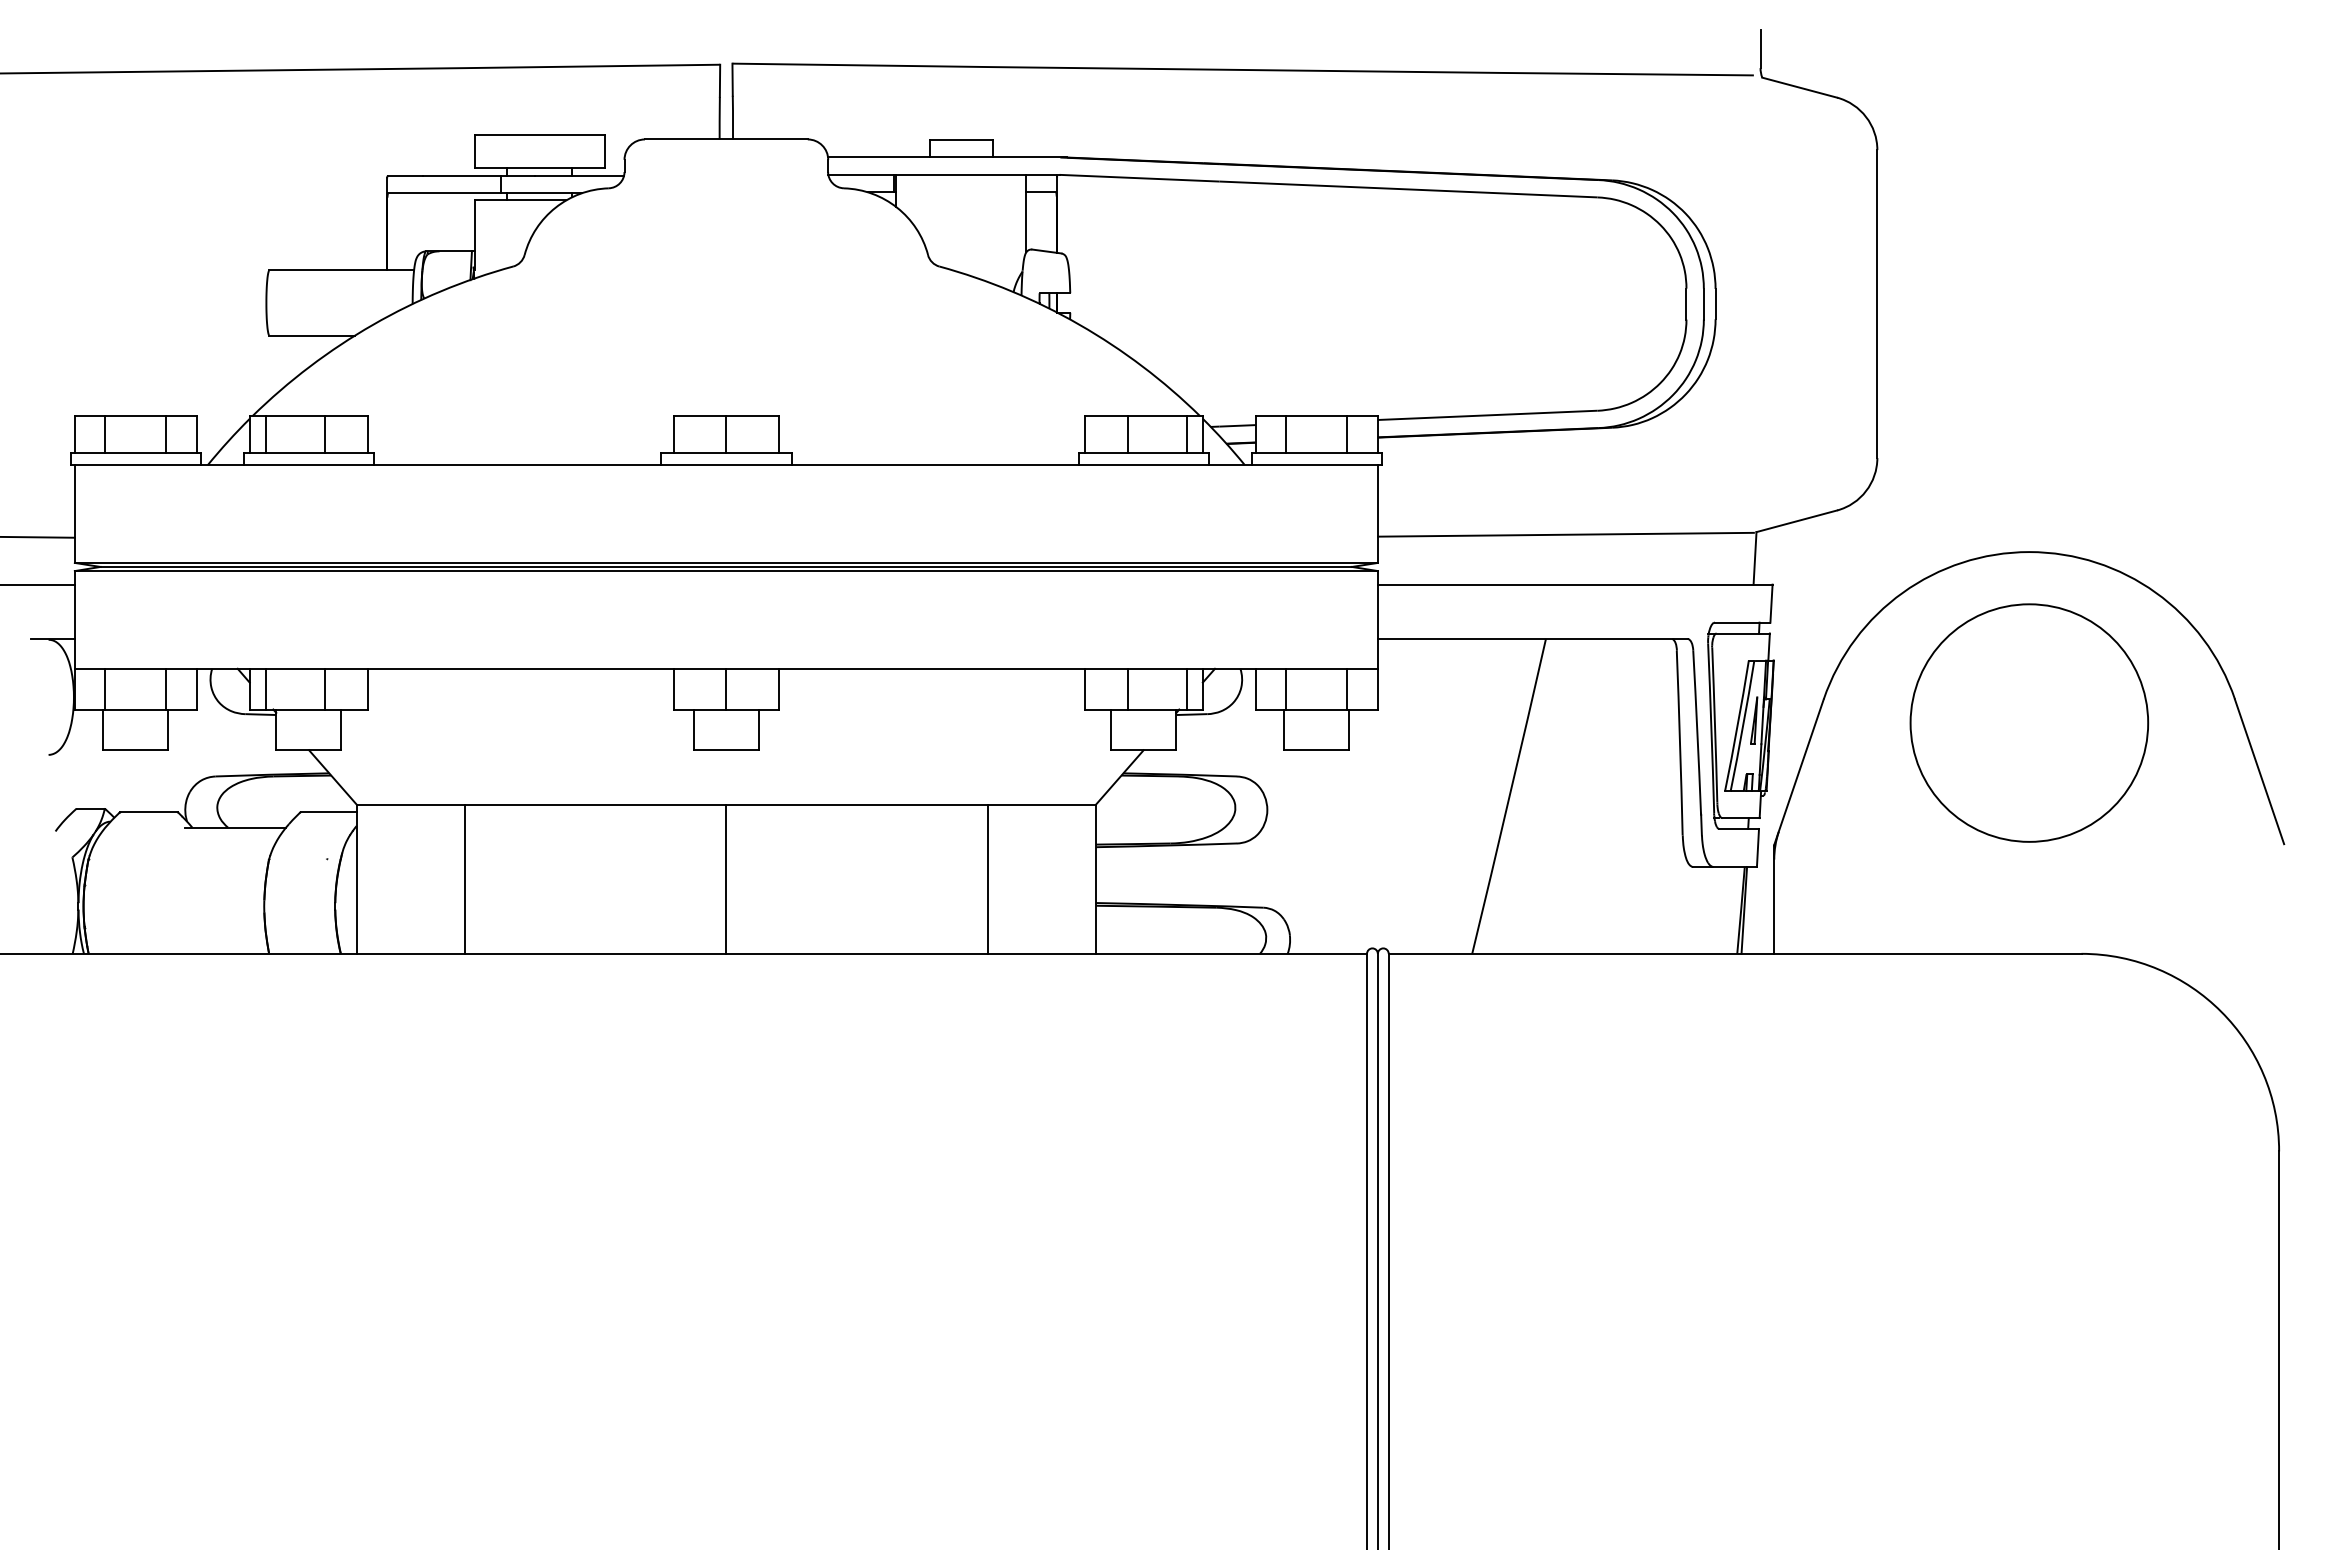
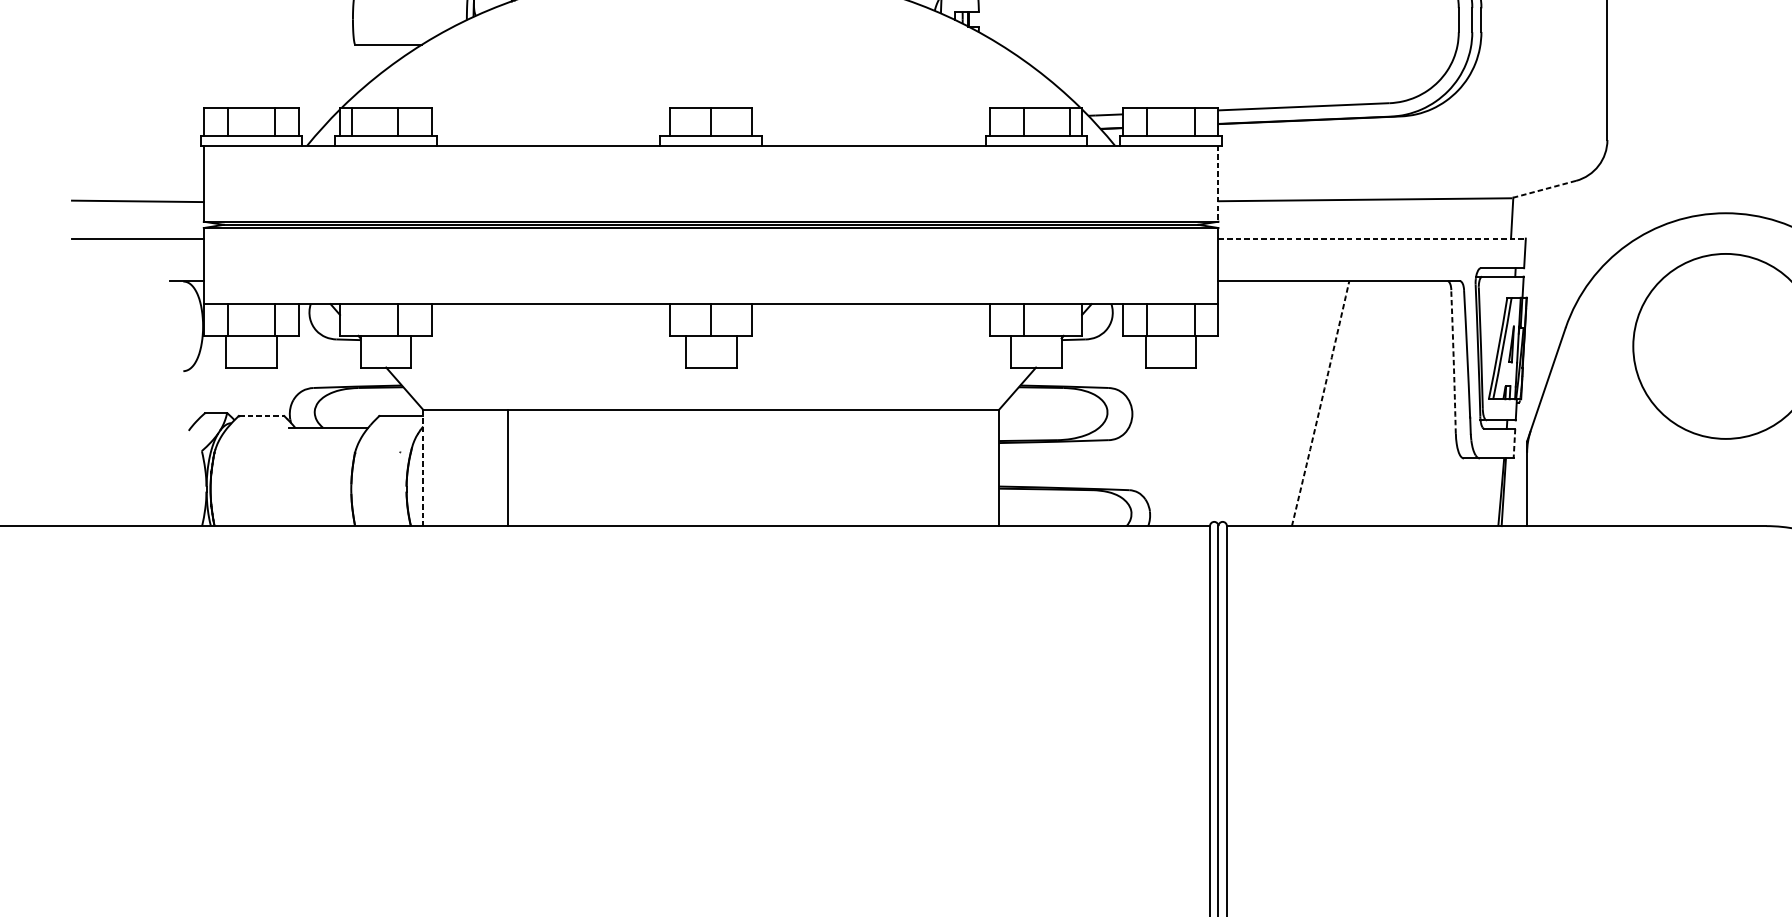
line: (1377, 514) -> (1218, 183), solid -> dashed
line: (1796, 521) -> (1544, 189), solid -> dashed
line: (1575, 584) -> (1372, 238), solid -> dashed
line: (265, 688) -> (352, 319), removed
line: (1186, 688) -> (1069, 319), removed
arc: (1680, 743) -> (1454, 362), solid -> dashed
arc: (1509, 796) -> (1320, 403), solid -> dashed
line: (148, 812) -> (261, 416), solid -> dashed
line: (1757, 848) -> (1514, 444), solid -> dashed
line: (726, 878) -> (711, 467), removed
line: (987, 878) -> (914, 467), removed
line: (356, 879) -> (423, 468), solid -> dashed

